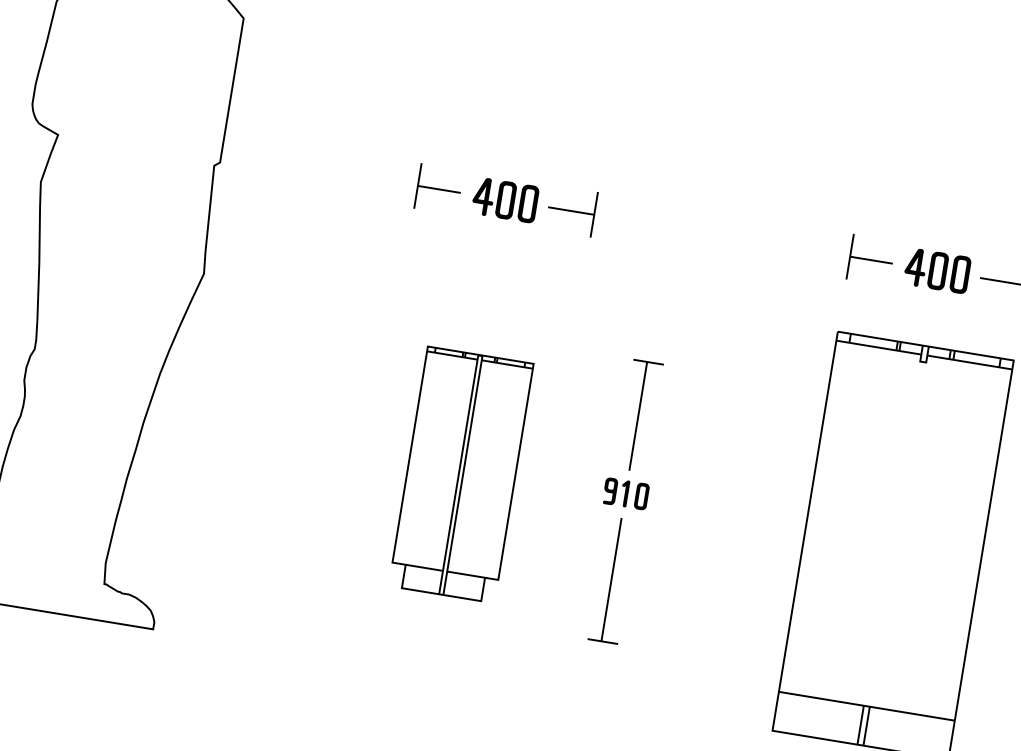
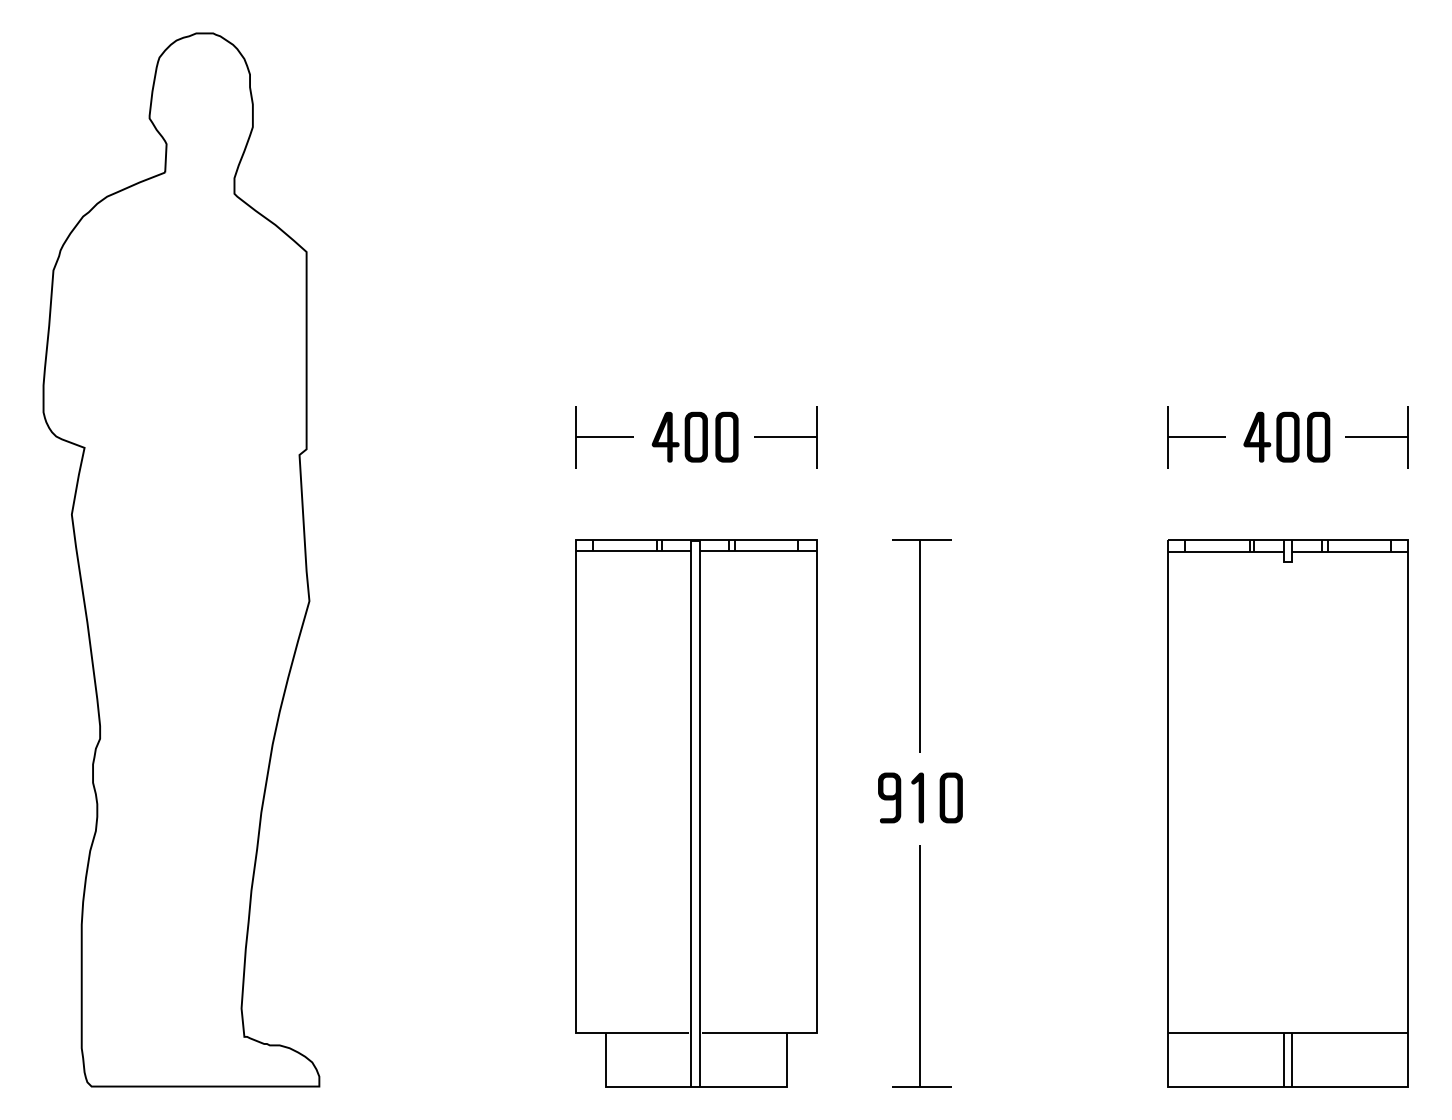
part: (461, 475) -> (696, 813), size x1.67
part: (624, 501) -> (920, 813), size x1.43

